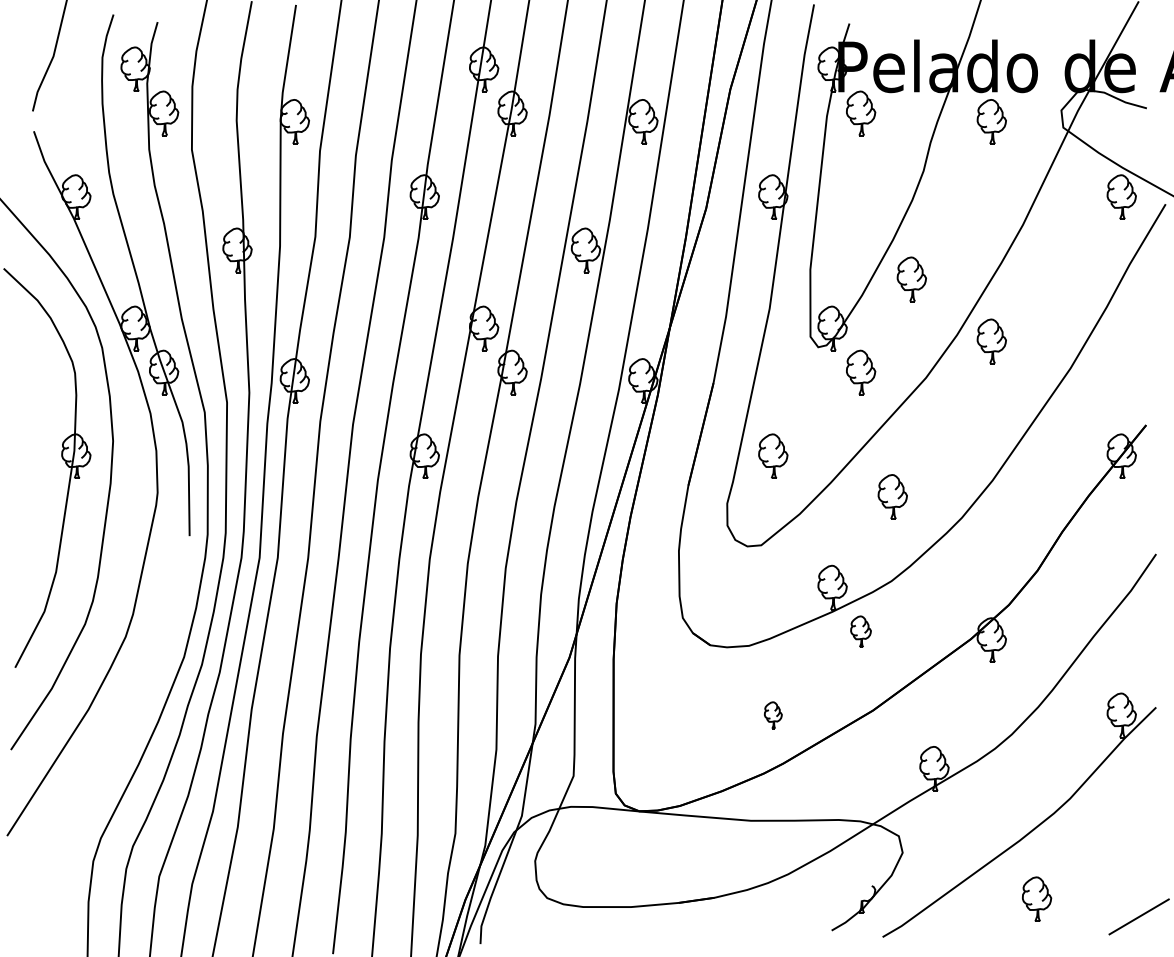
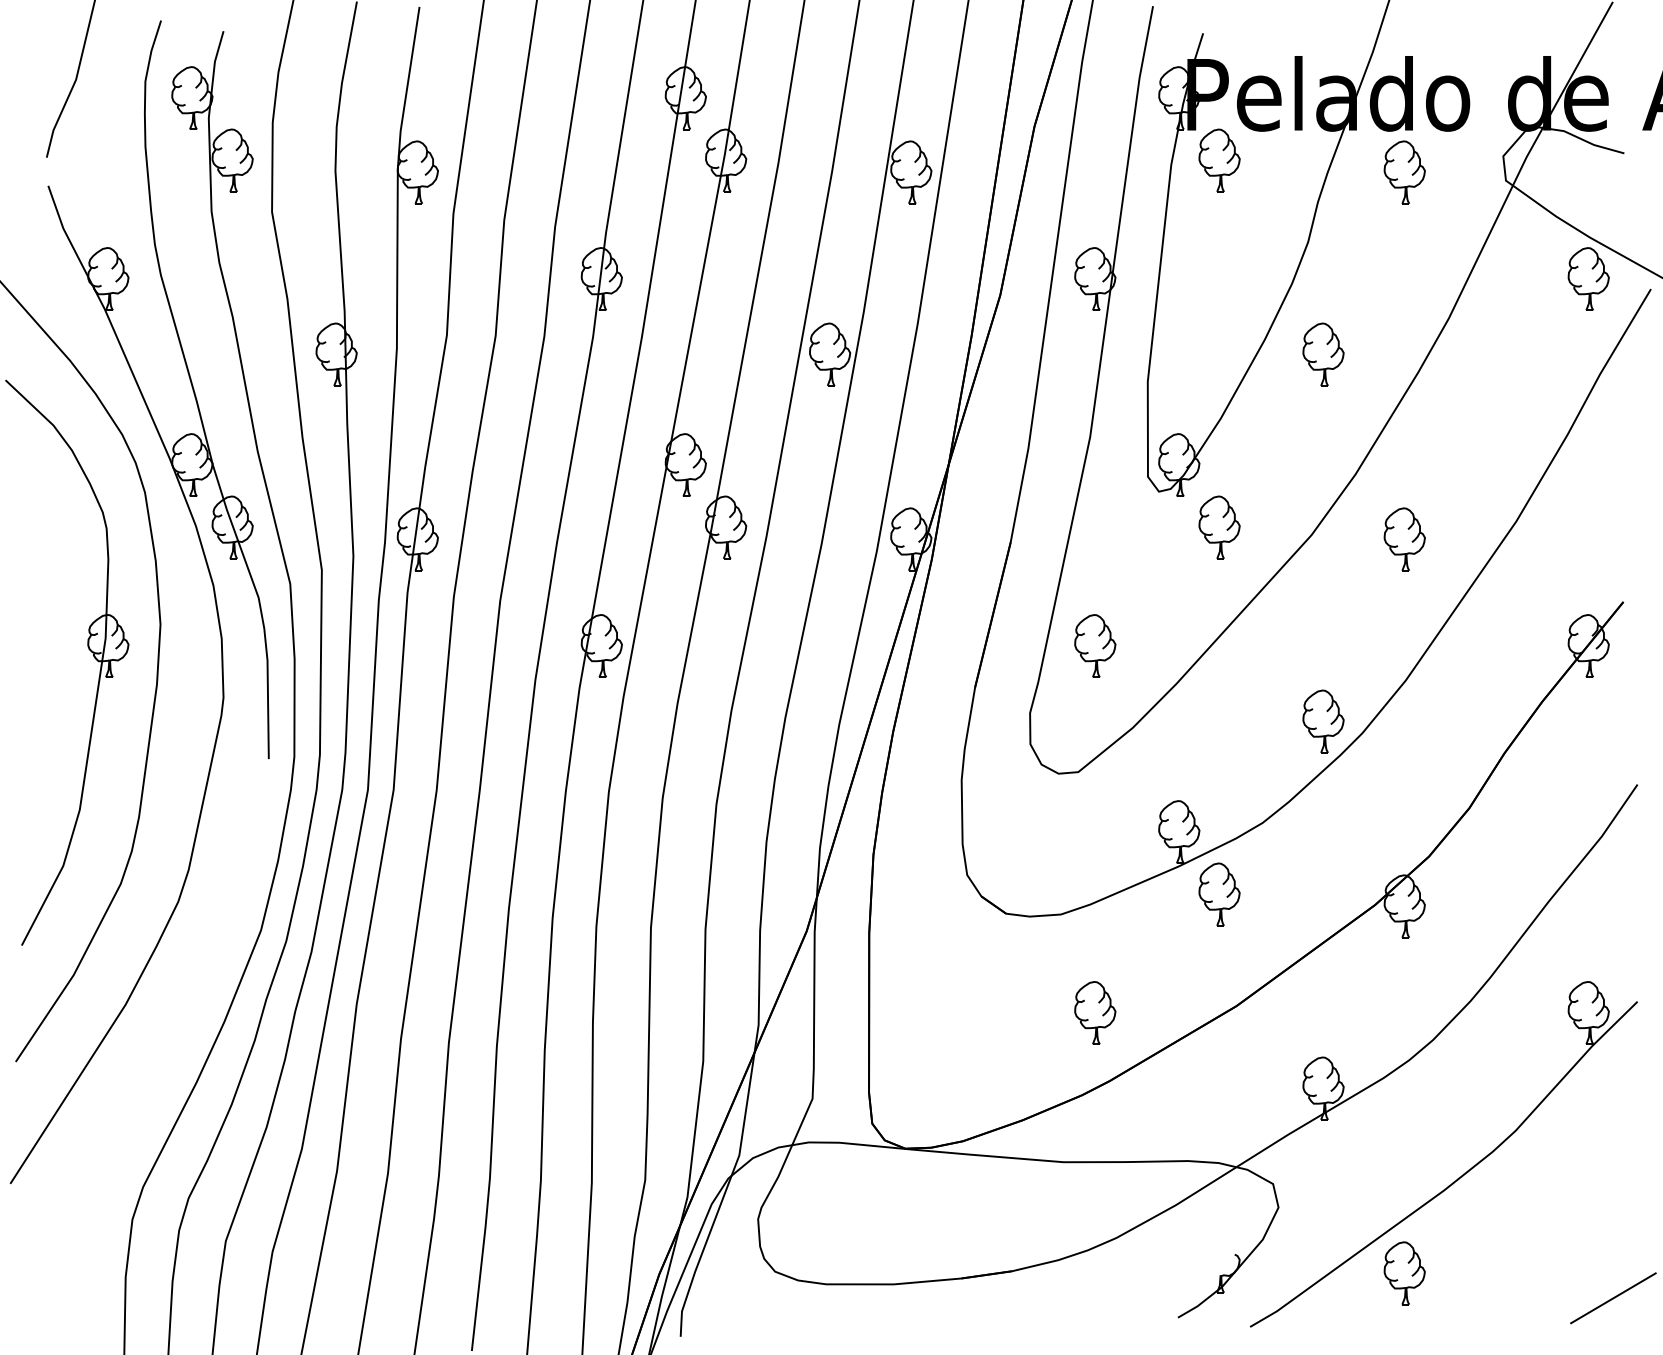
part: (911, 279) -> (1323, 354), moved
part: (991, 341) -> (1404, 539), moved
part: (892, 496) -> (1323, 721), moved
part: (861, 631) -> (1219, 894), size x1.43
part: (773, 715) -> (1095, 1012), size x1.67
part: (1036, 899) -> (1404, 1273), moved

